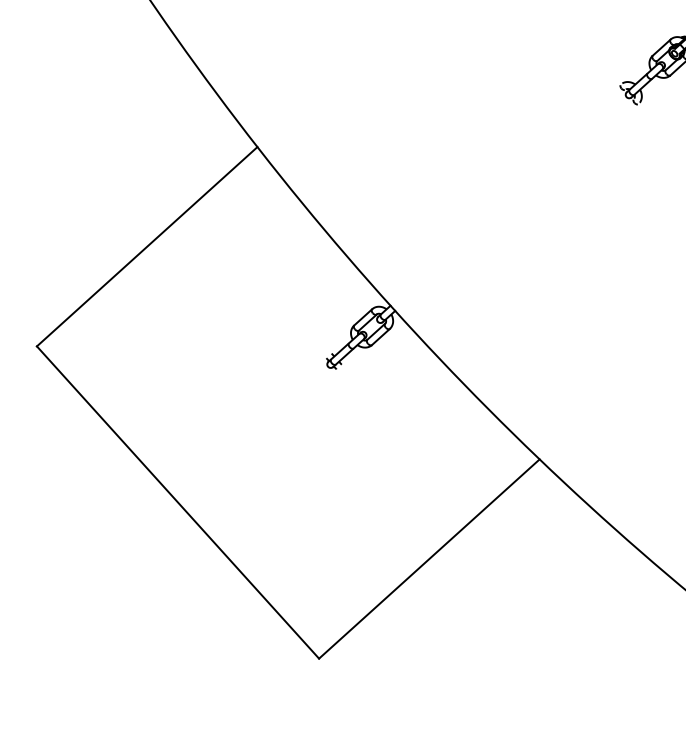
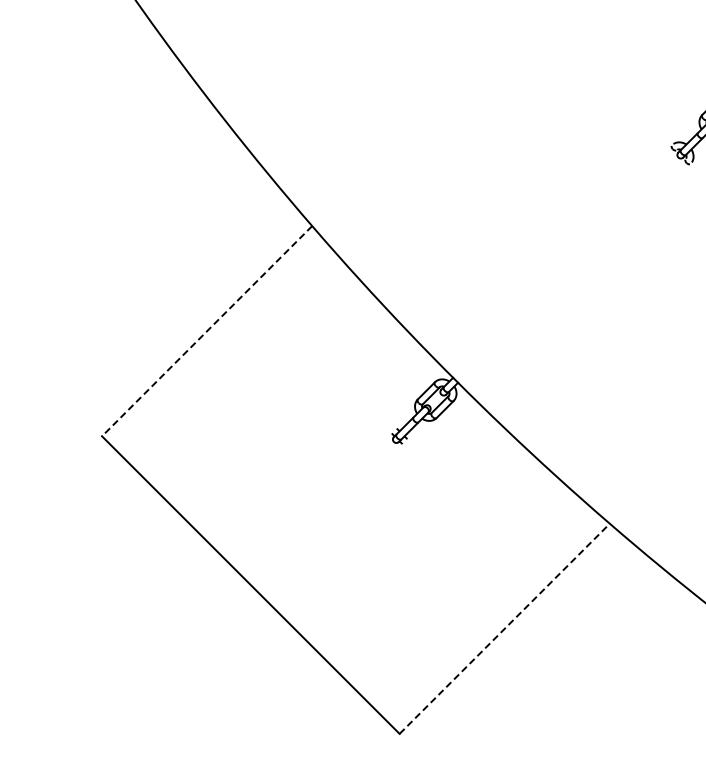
line: (147, 247) -> (207, 331), solid -> dashed
line: (429, 558) -> (504, 628), solid -> dashed

